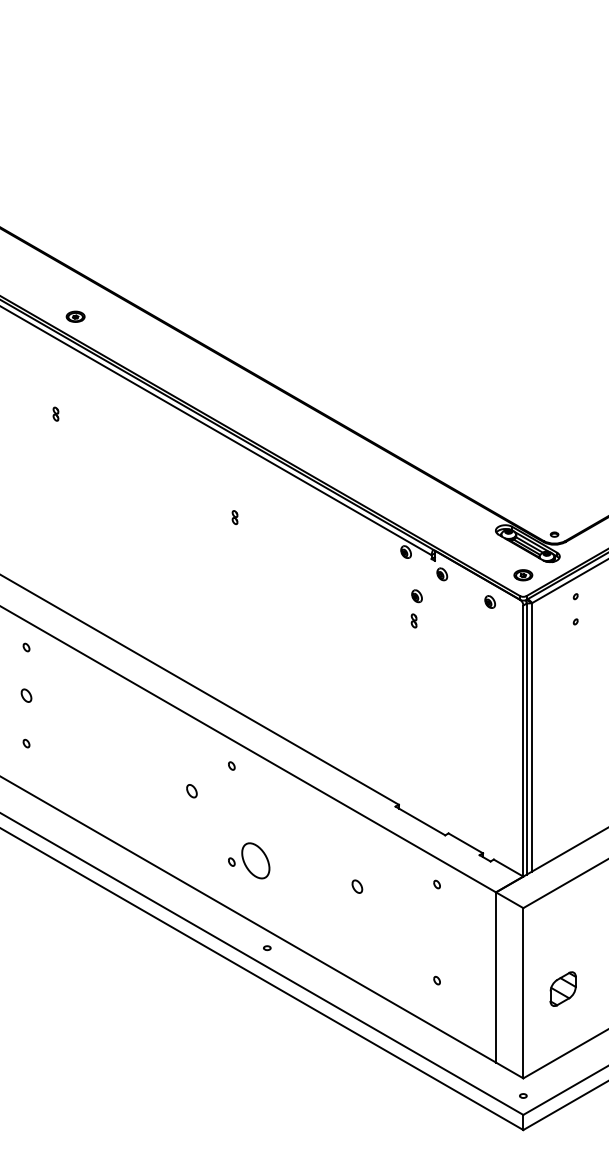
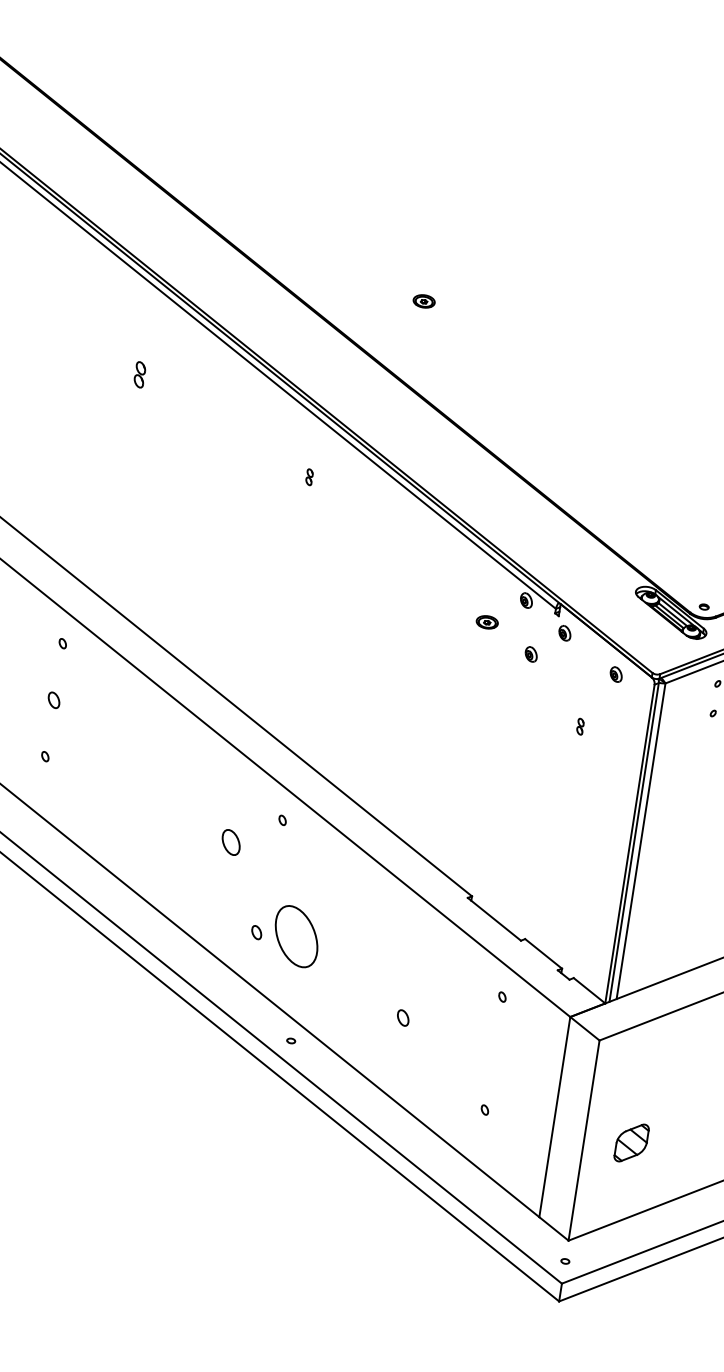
part: (75, 316) -> (424, 301), moved
part: (55, 413) -> (139, 373), size x1.6
part: (234, 517) -> (308, 477), moved
part: (523, 575) -> (487, 622), moved
part: (413, 620) -> (579, 726), moved
part: (191, 791) -> (230, 842), size x1.6
part: (249, 860) -> (286, 934), size x1.4
part: (357, 886) -> (403, 1017), moved

